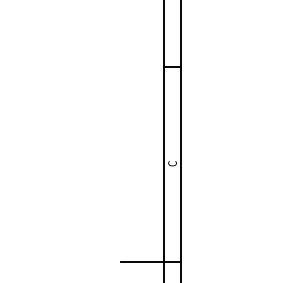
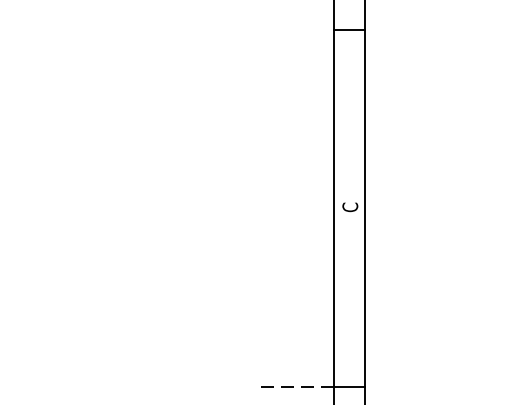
line: (142, 262) -> (295, 387), solid -> dashed

